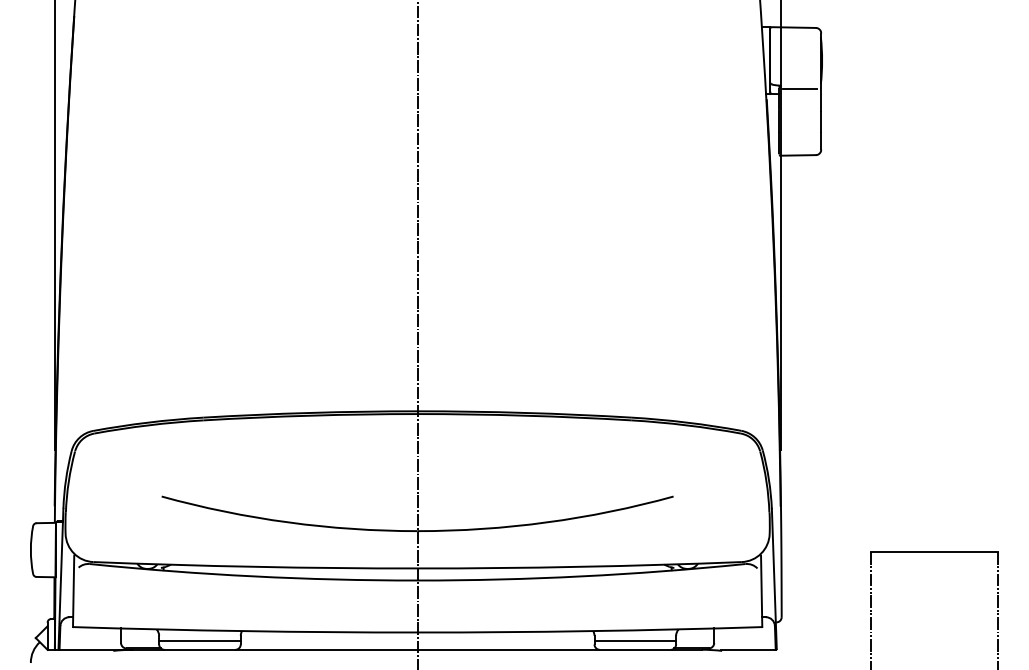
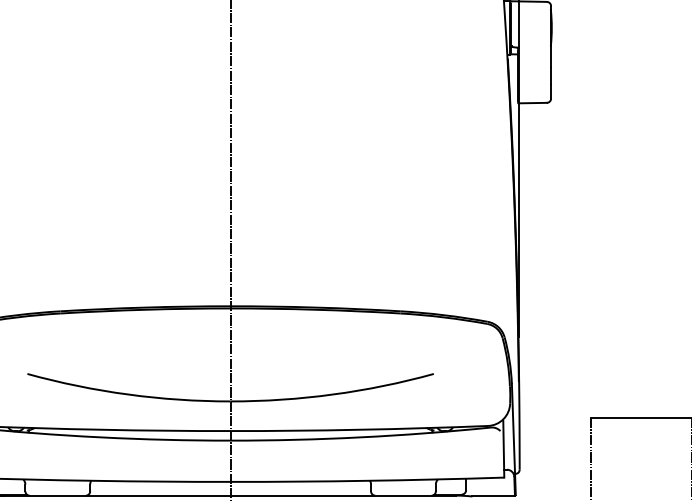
line: (800, 88) -> (534, 49), removed
line: (199, 640) -> (57, 488), removed
line: (635, 640) -> (403, 488), removed

